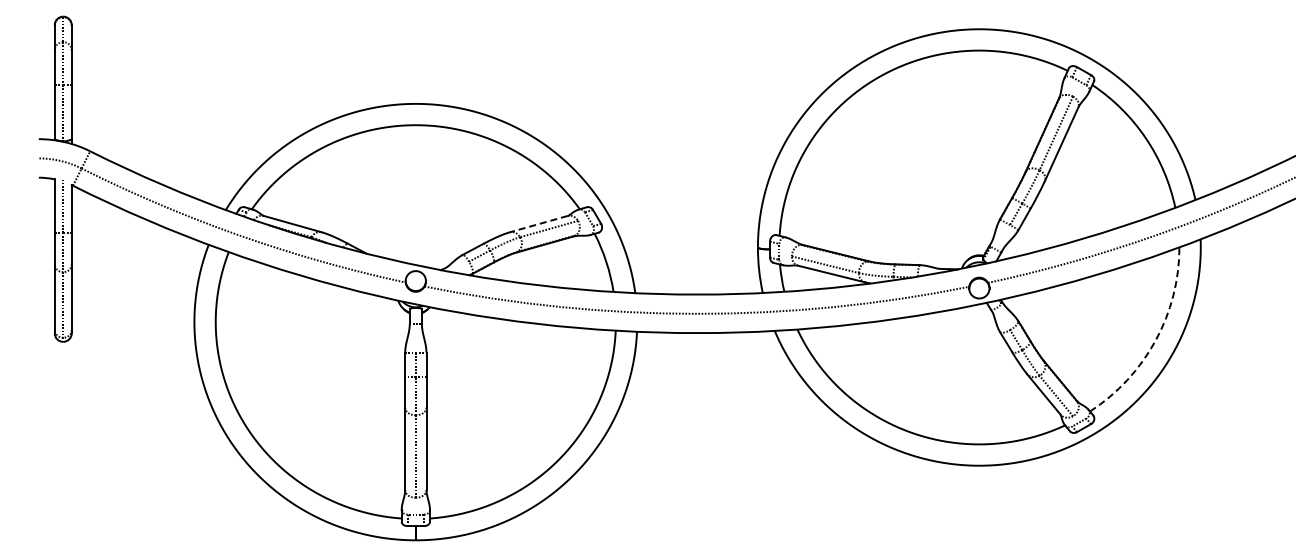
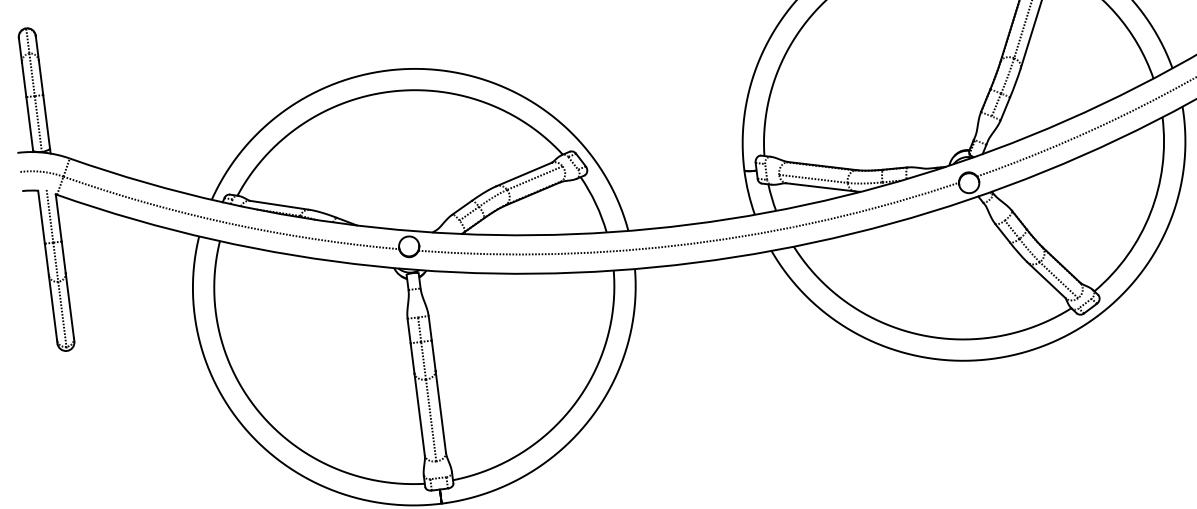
line: (538, 224) -> (523, 174), dashed -> solid
arc: (1155, 340) -> (1150, 212), dashed -> solid

